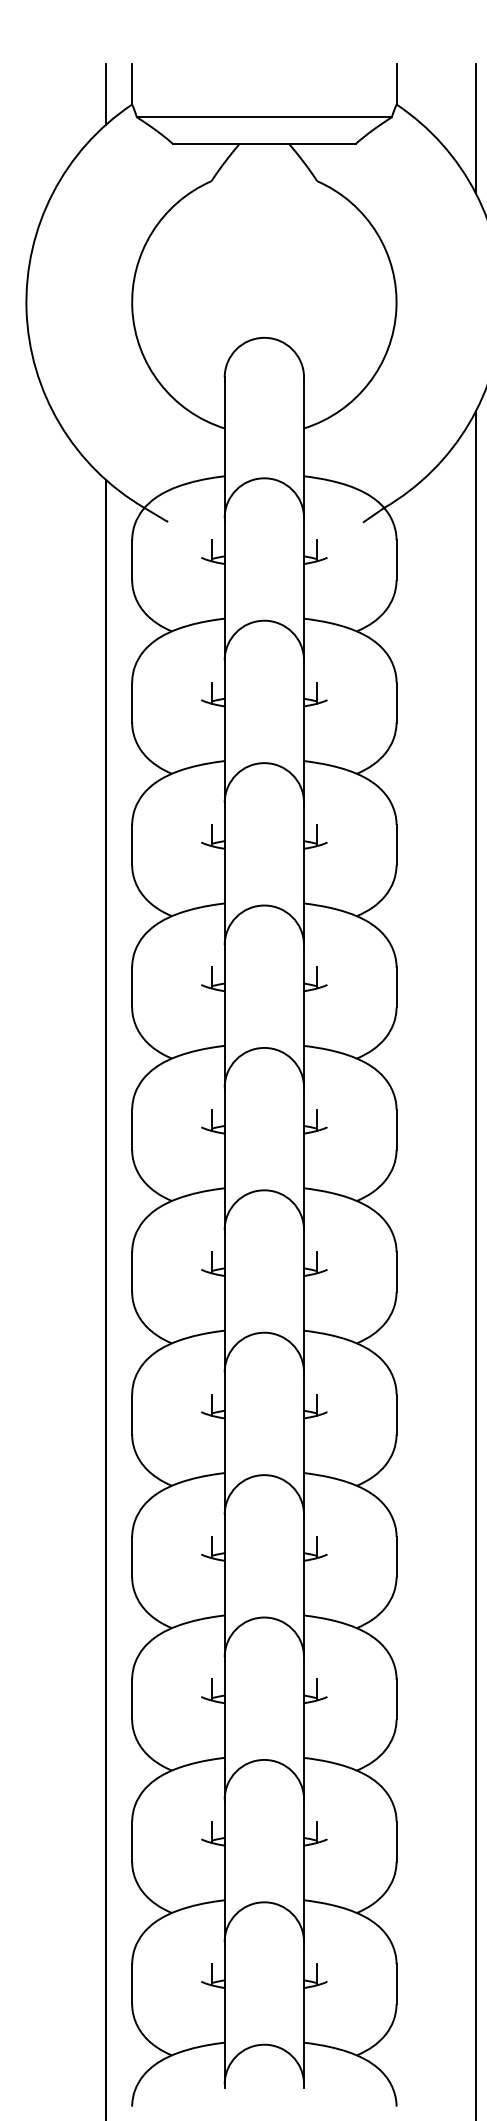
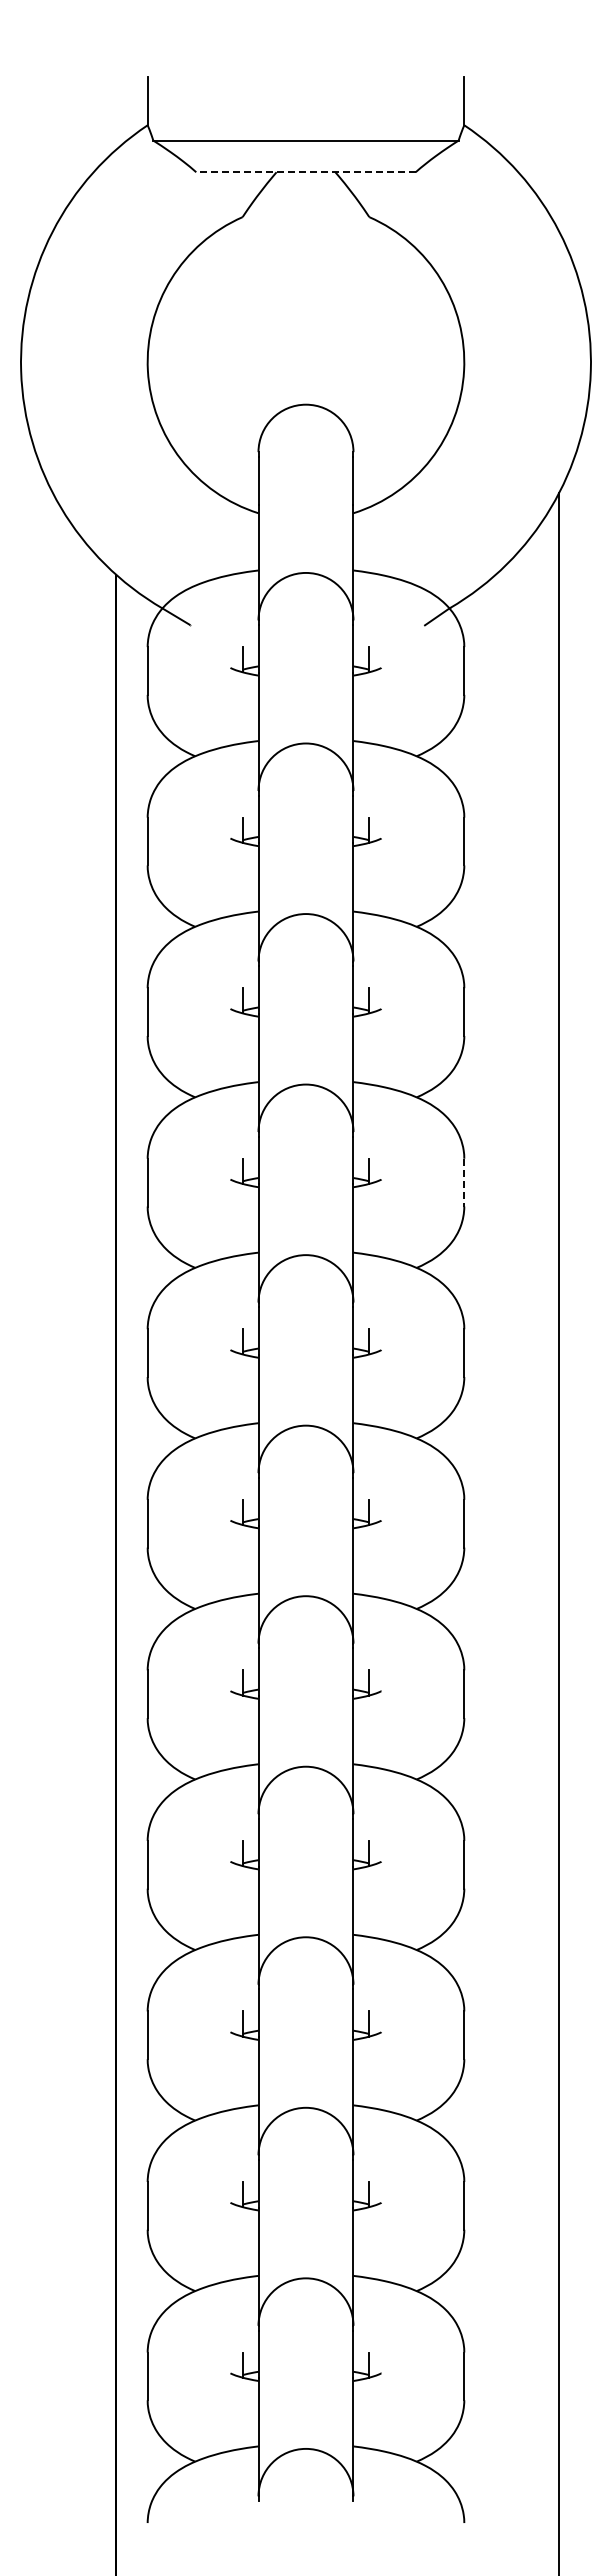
line: (106, 94) -> (116, 113), removed
line: (476, 128) -> (559, 154), removed
line: (263, 143) -> (305, 172), solid -> dashed
line: (396, 987) -> (464, 1182), solid -> dashed

